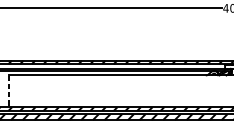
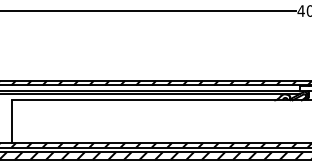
line: (9, 92) -> (12, 122), dashed -> solid

